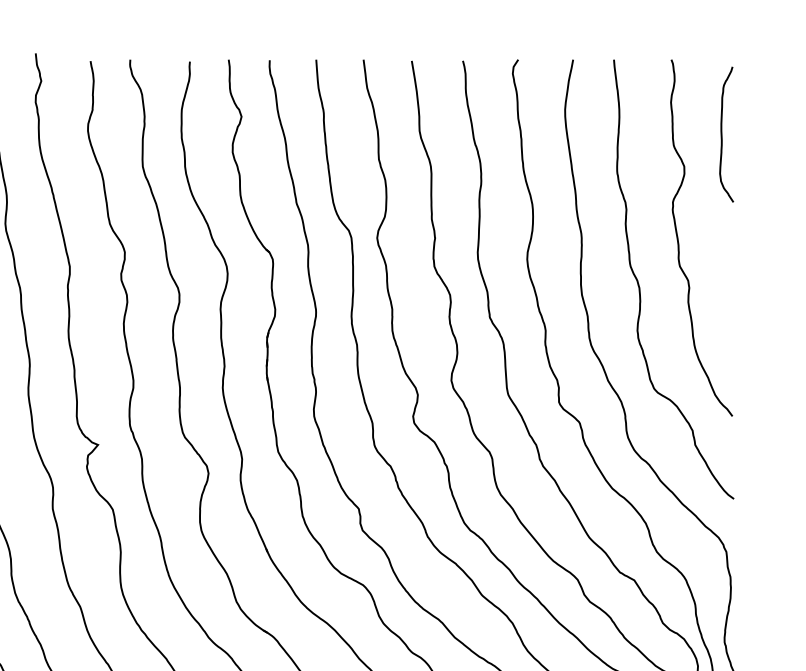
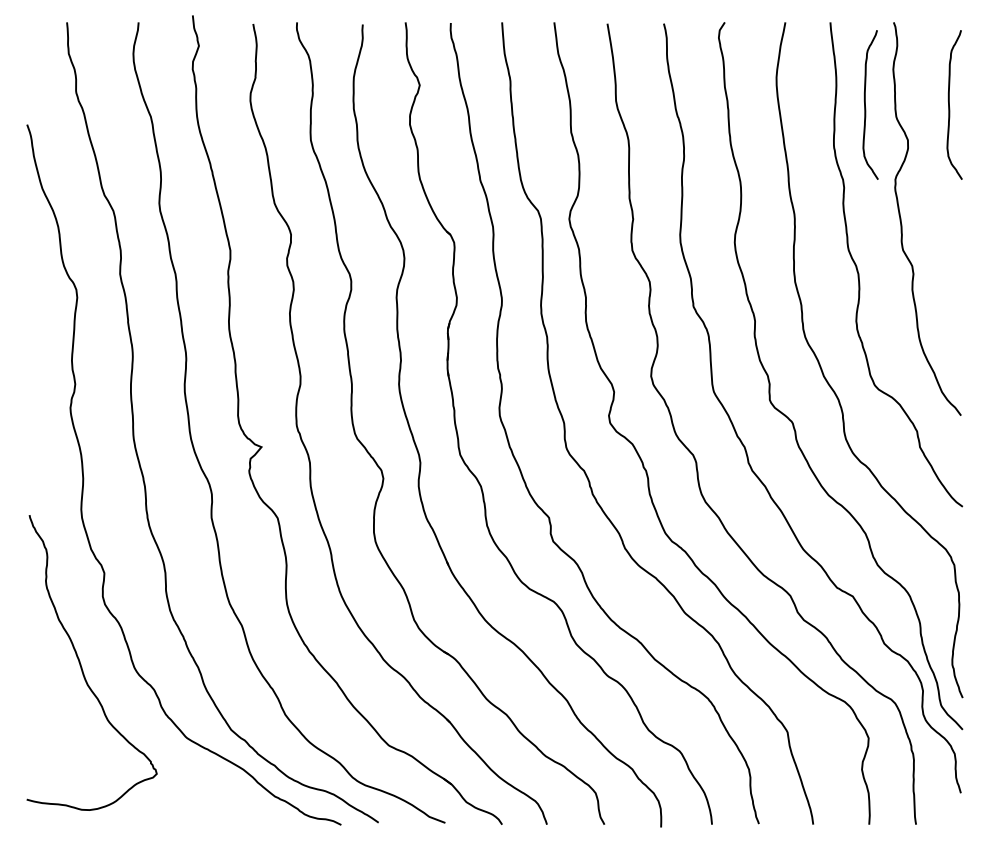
curve: (645, 134) -> (865, 104), added

